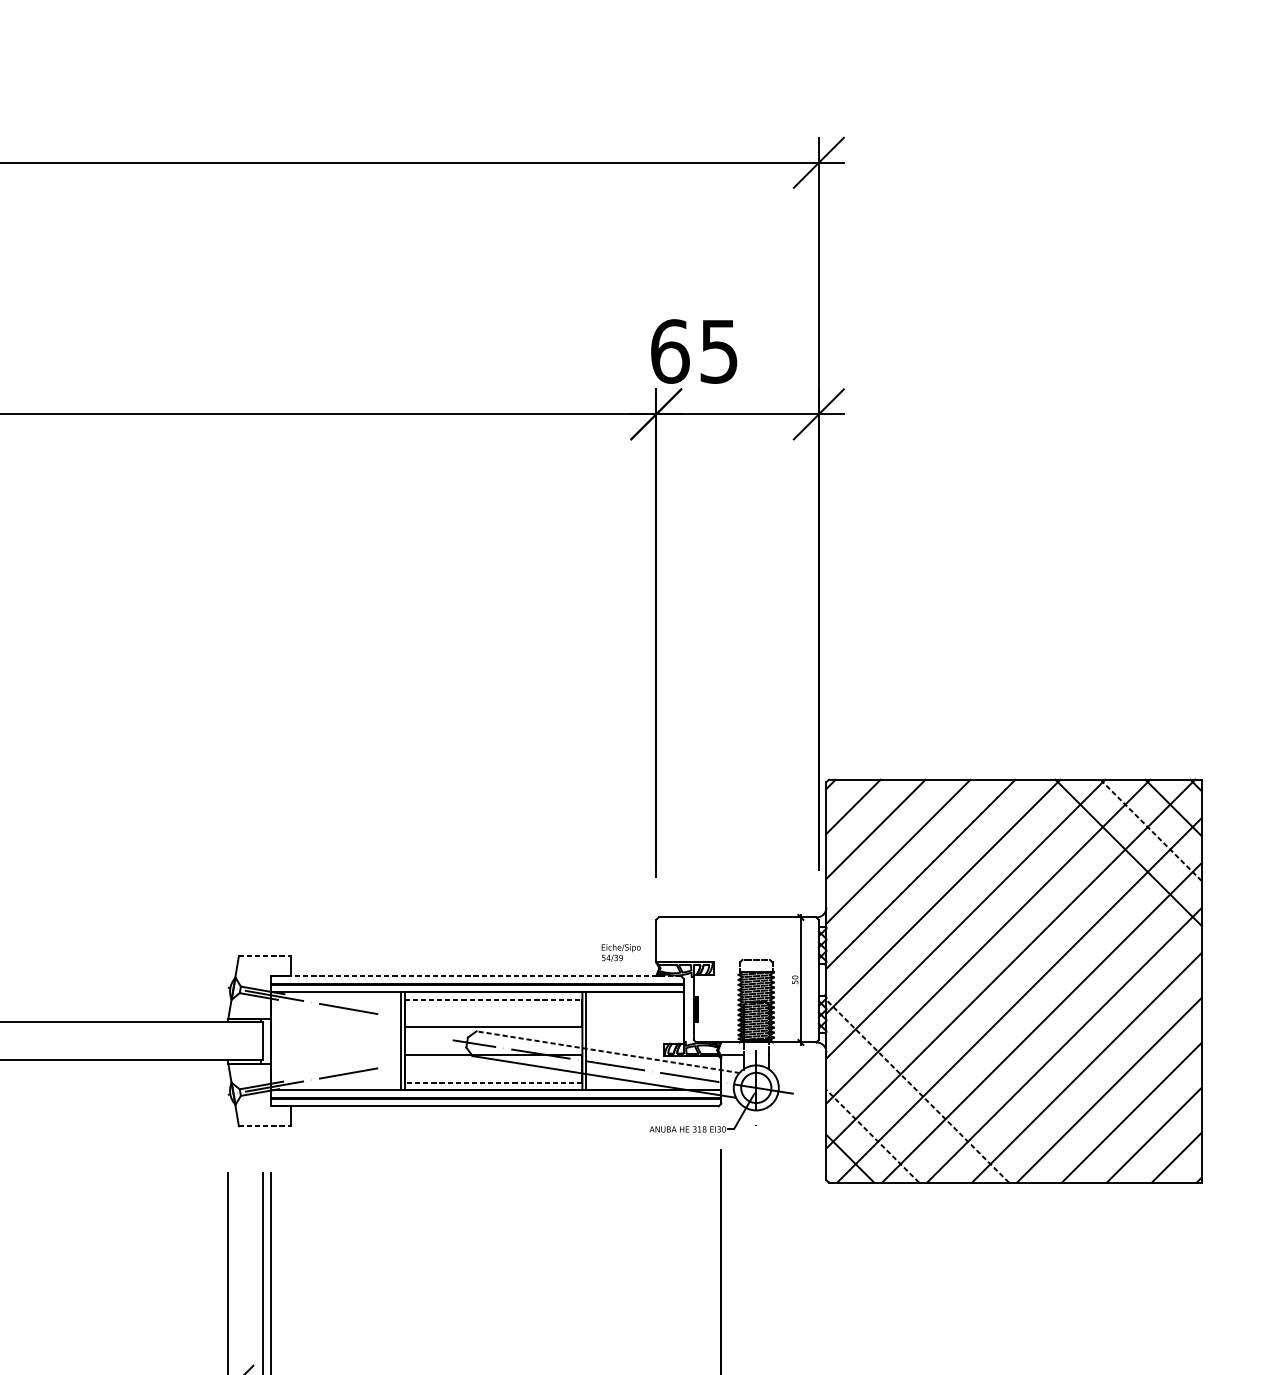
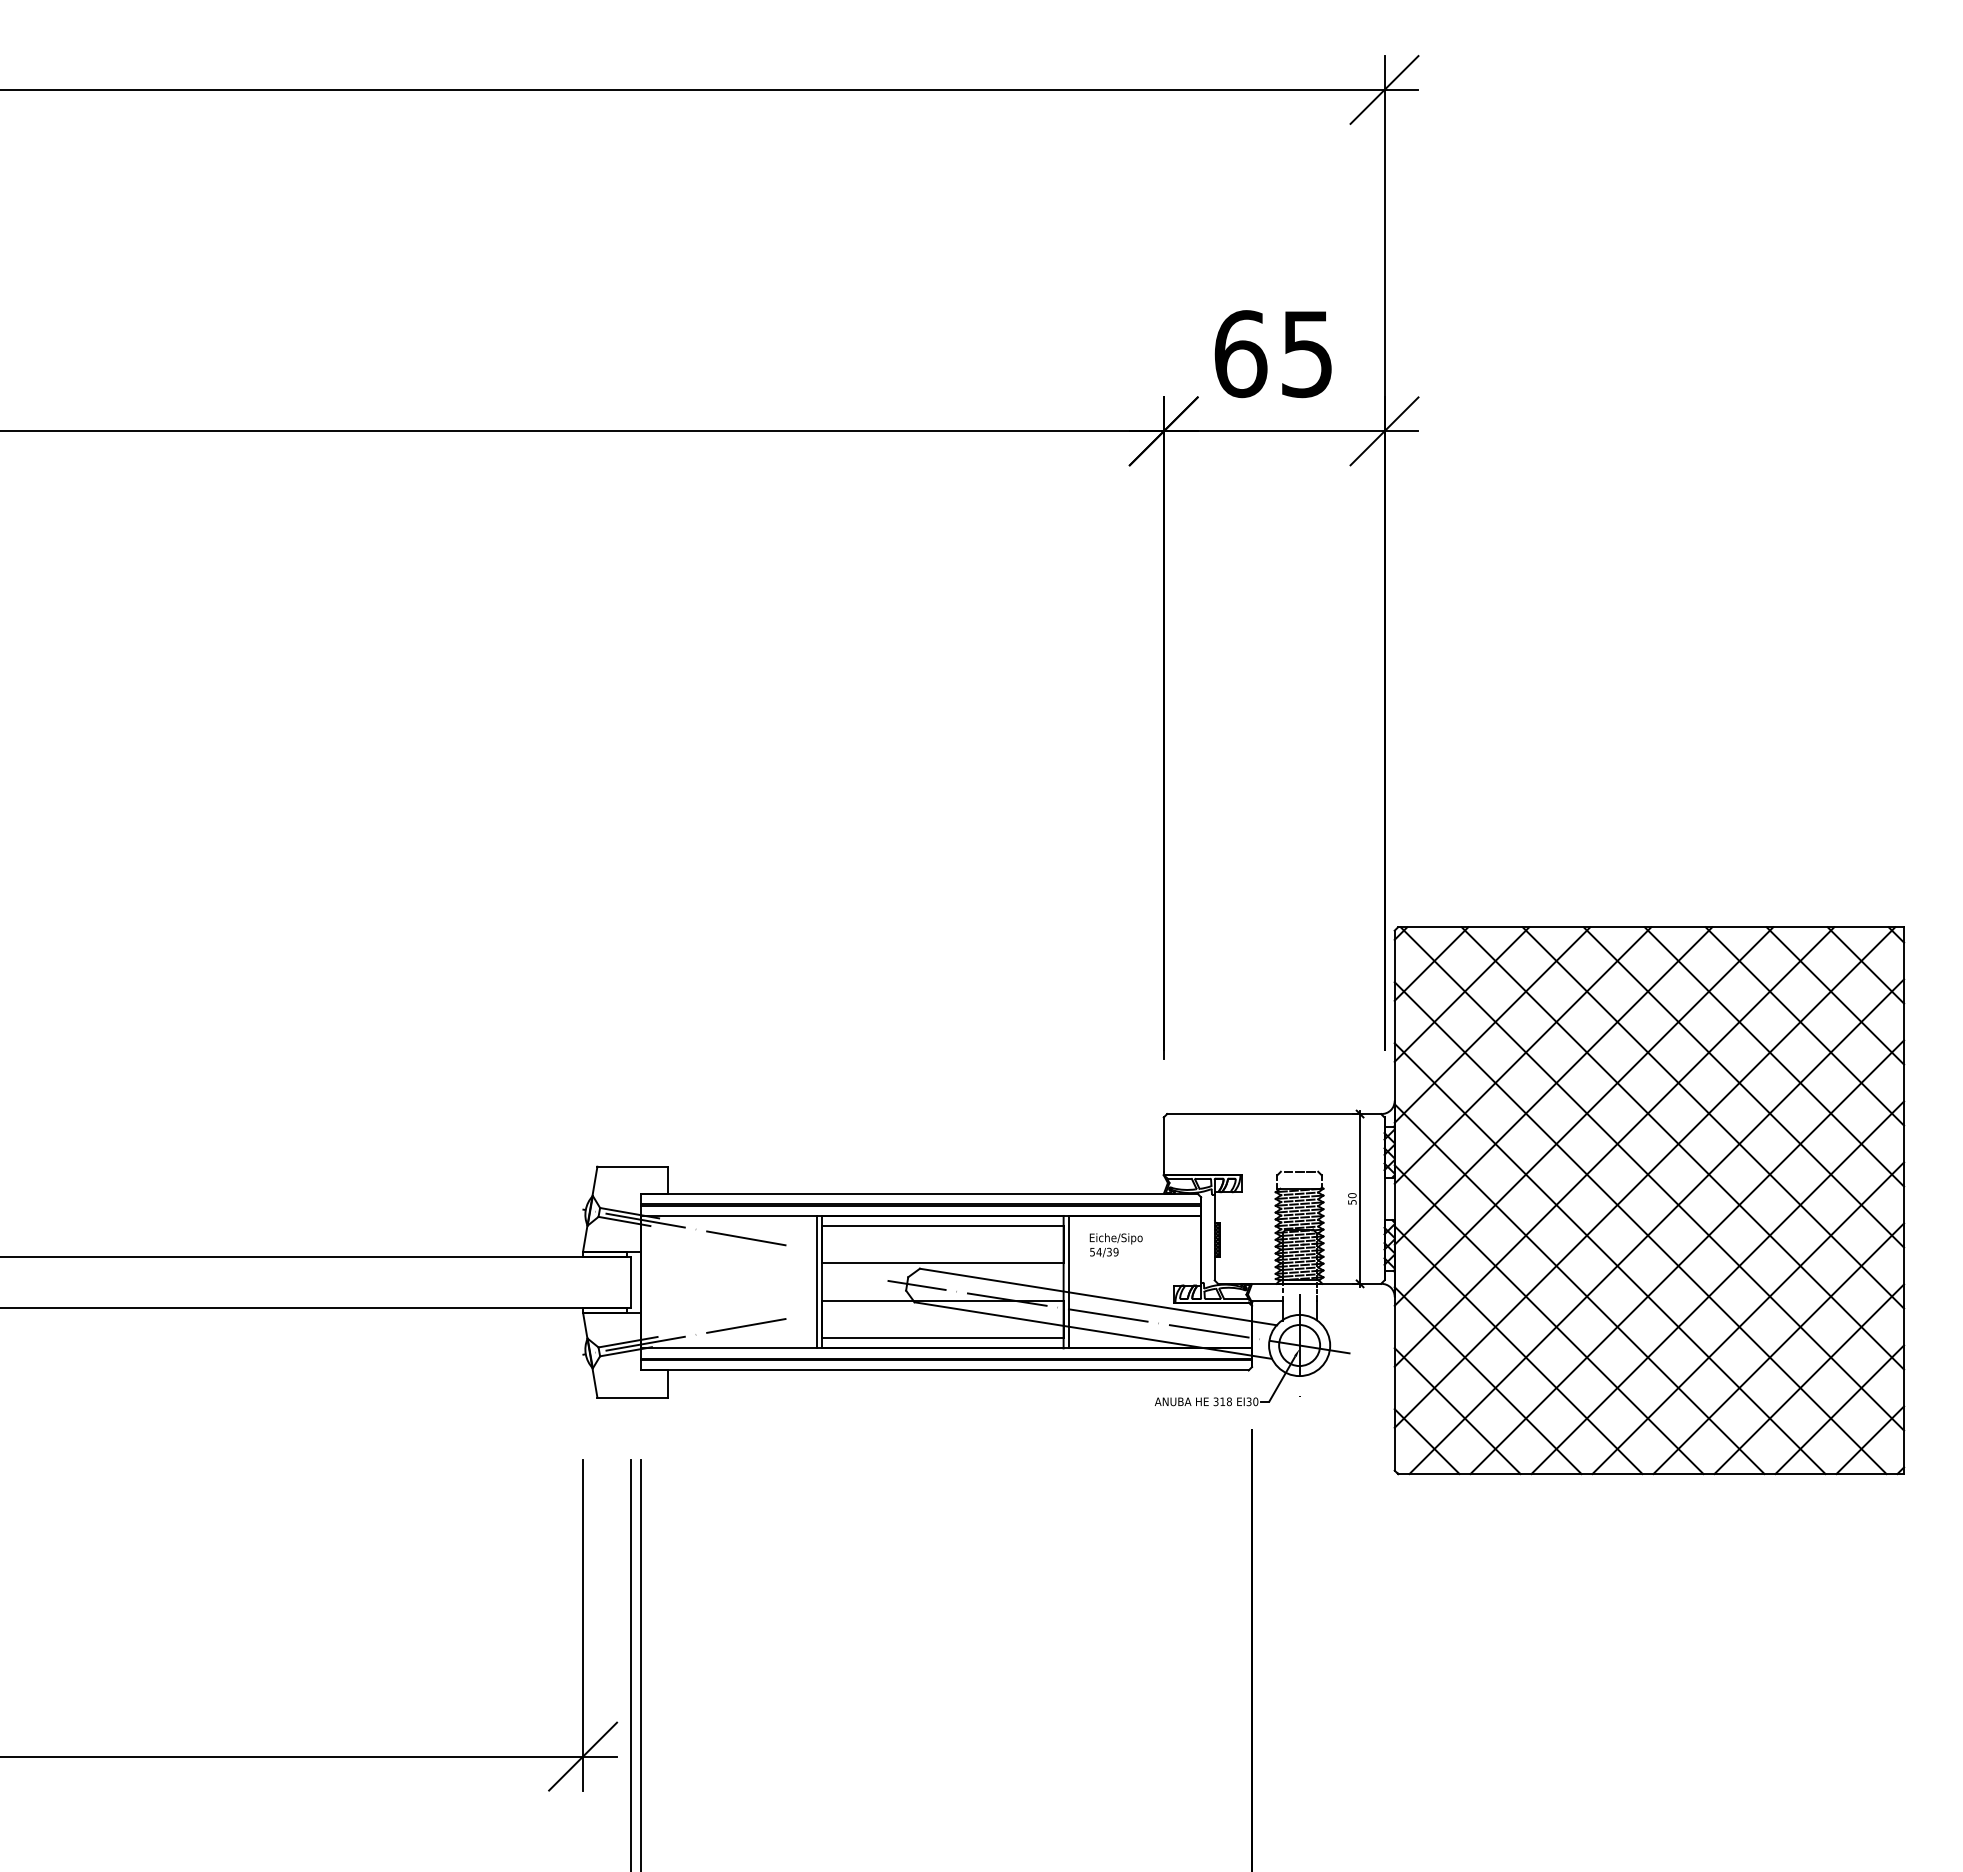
text: (693, 351) -> (1272, 354), moved
line: (1151, 830) -> (1835, 995), dashed -> solid
line: (1106, 874) -> (1774, 1056), added
line: (1083, 897) -> (1743, 1087), added
line: (1061, 919) -> (1713, 1117), added
line: (1038, 942) -> (1682, 1148), added
text: (620, 953) -> (1115, 1245), moved
line: (265, 956) -> (633, 1166), dashed -> solid
line: (1016, 964) -> (1652, 1178), added
line: (475, 975) -> (918, 1193), dashed -> solid
line: (493, 1000) -> (943, 1226), dashed -> solid
line: (1007, 1001) -> (1640, 1228), added
line: (984, 1023) -> (1609, 1258), added
line: (962, 1046) -> (1579, 1289), added
line: (608, 1052) -> (1098, 1297), dashed -> solid
line: (939, 1068) -> (1548, 1319), added
line: (493, 1082) -> (943, 1338), dashed -> solid
line: (917, 1090) -> (1518, 1349), dashed -> solid
line: (894, 1113) -> (1487, 1380), added
line: (265, 1126) -> (633, 1397), dashed -> solid
line: (872, 1136) -> (1457, 1411), dashed -> solid

